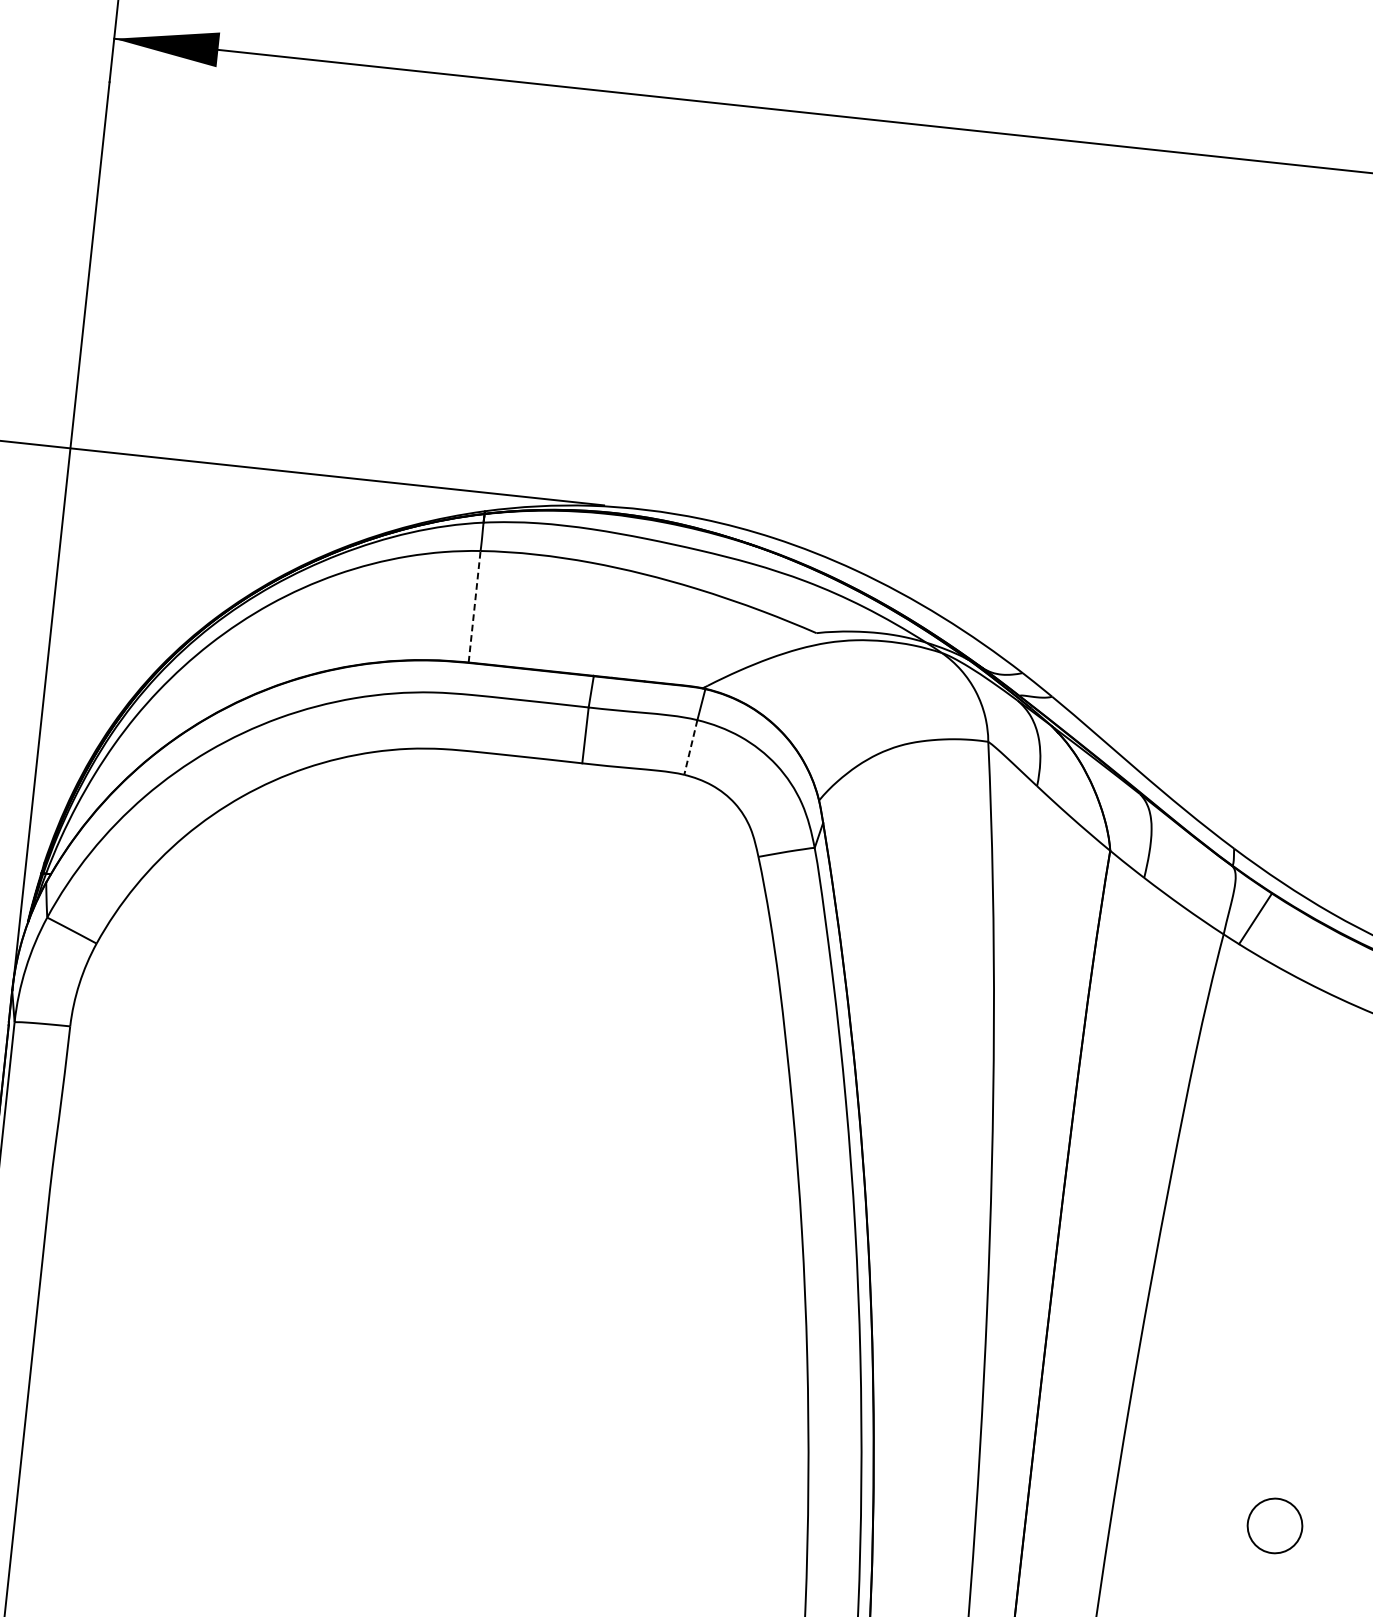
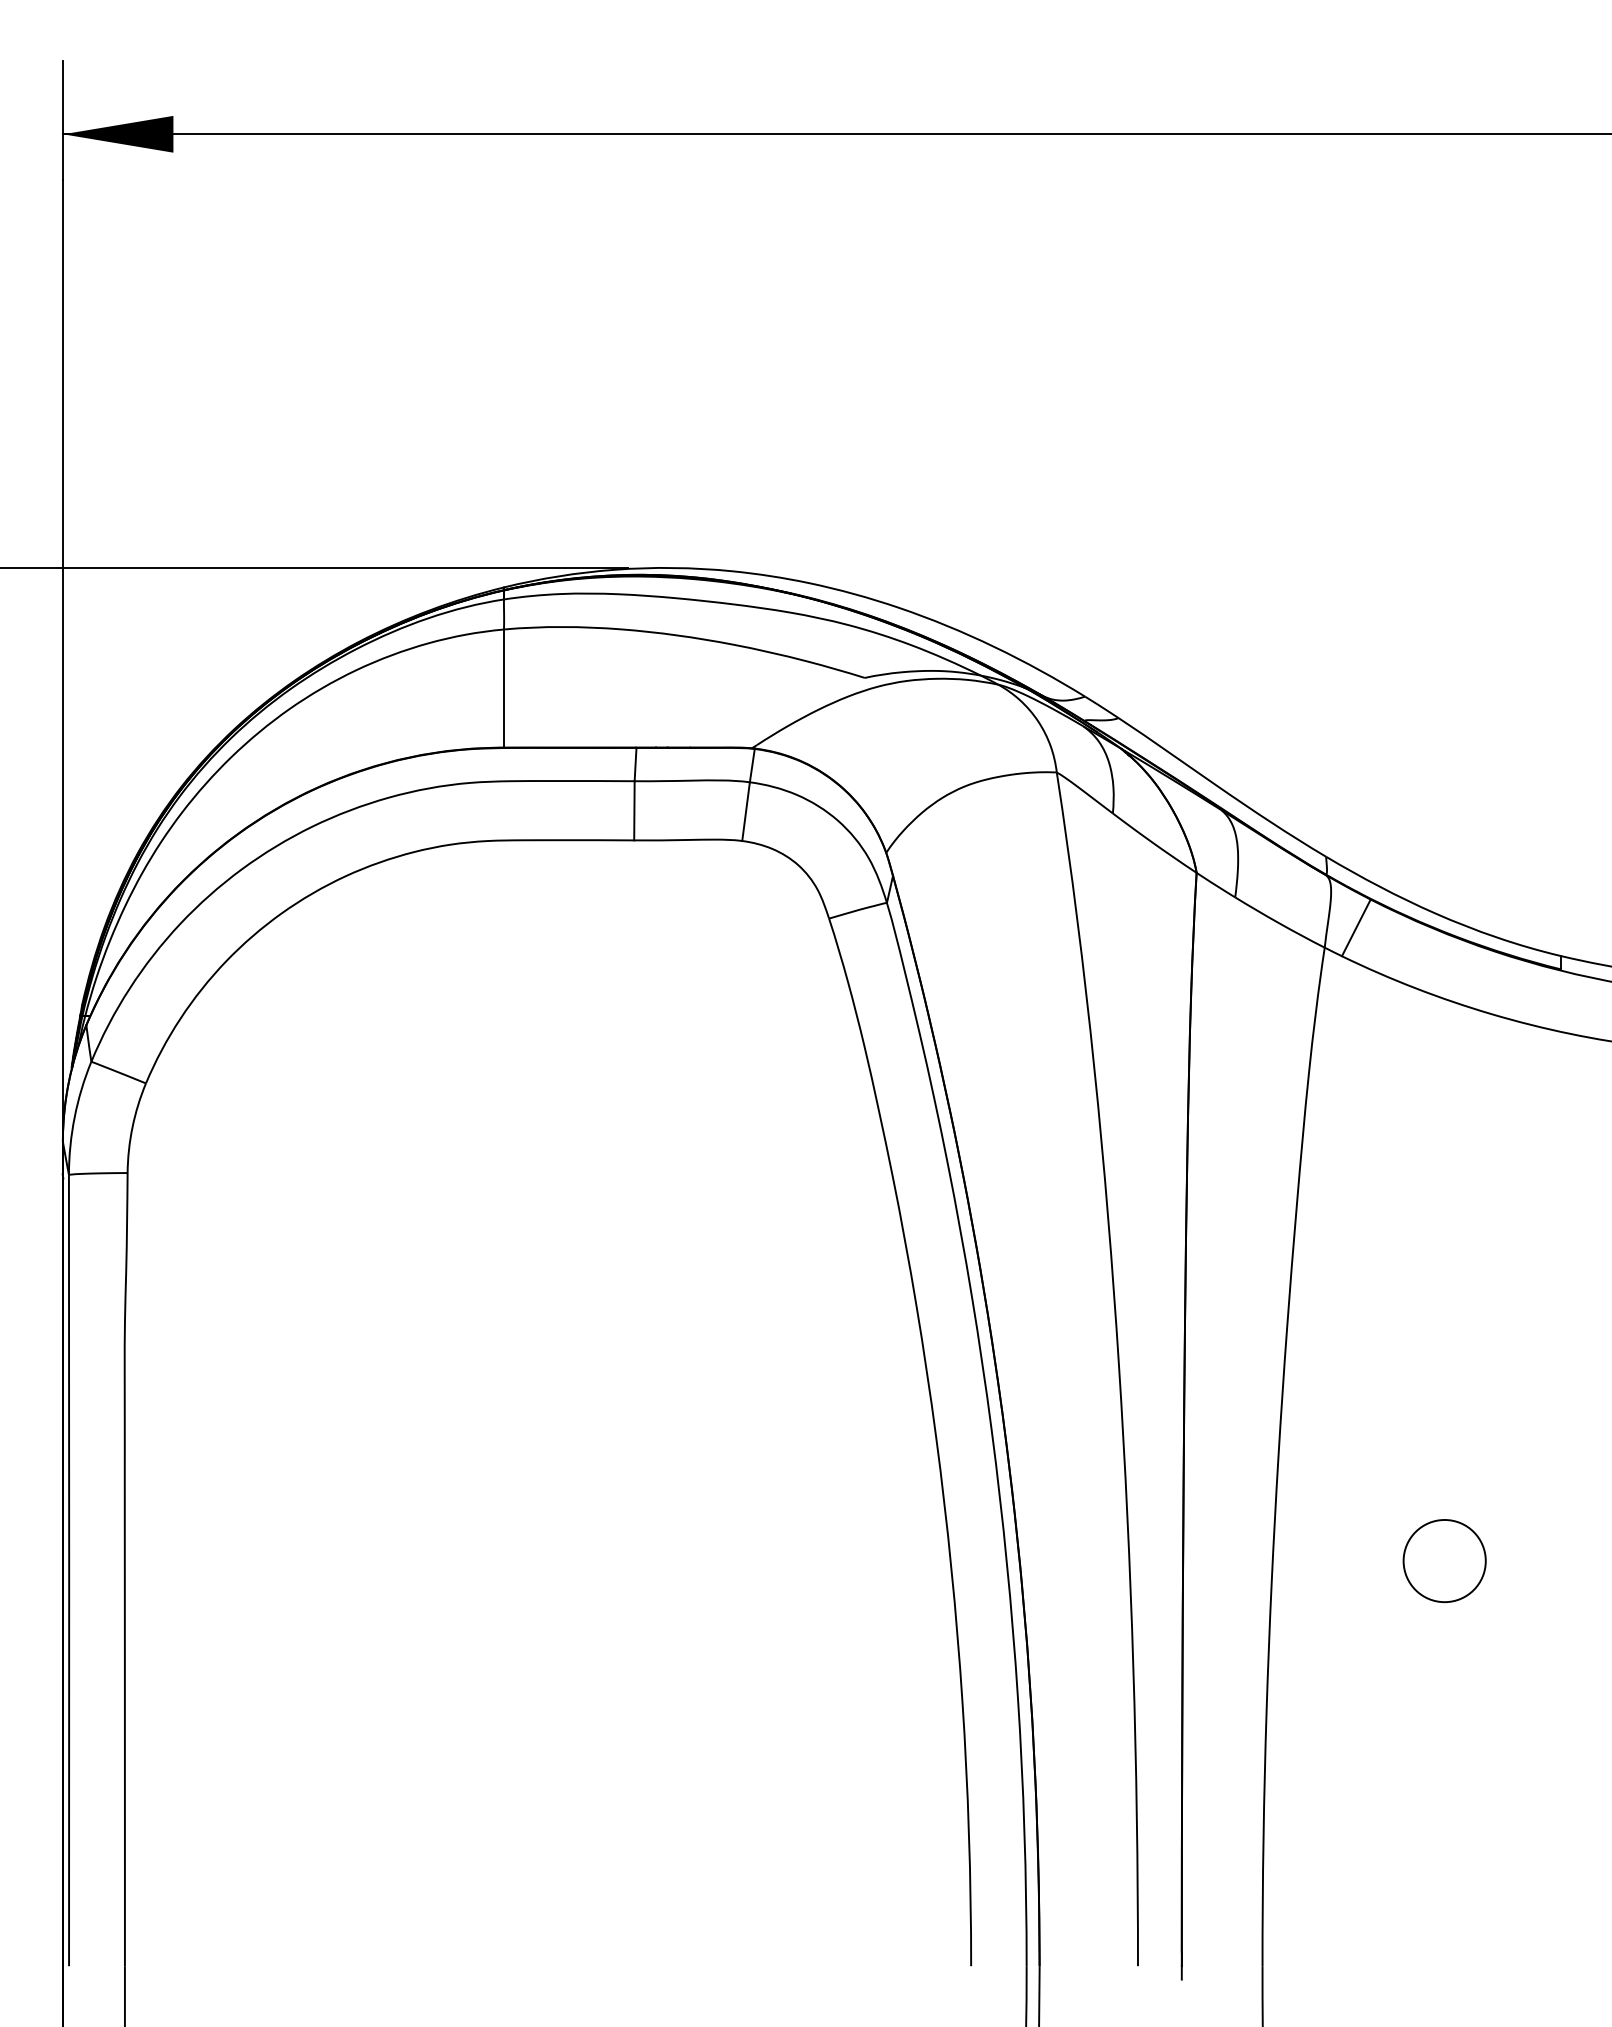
line: (474, 606) -> (503, 688), dashed -> solid
line: (691, 747) -> (746, 811), dashed -> solid
circle: (1274, 1526) -> (1444, 1561), size x1.43

